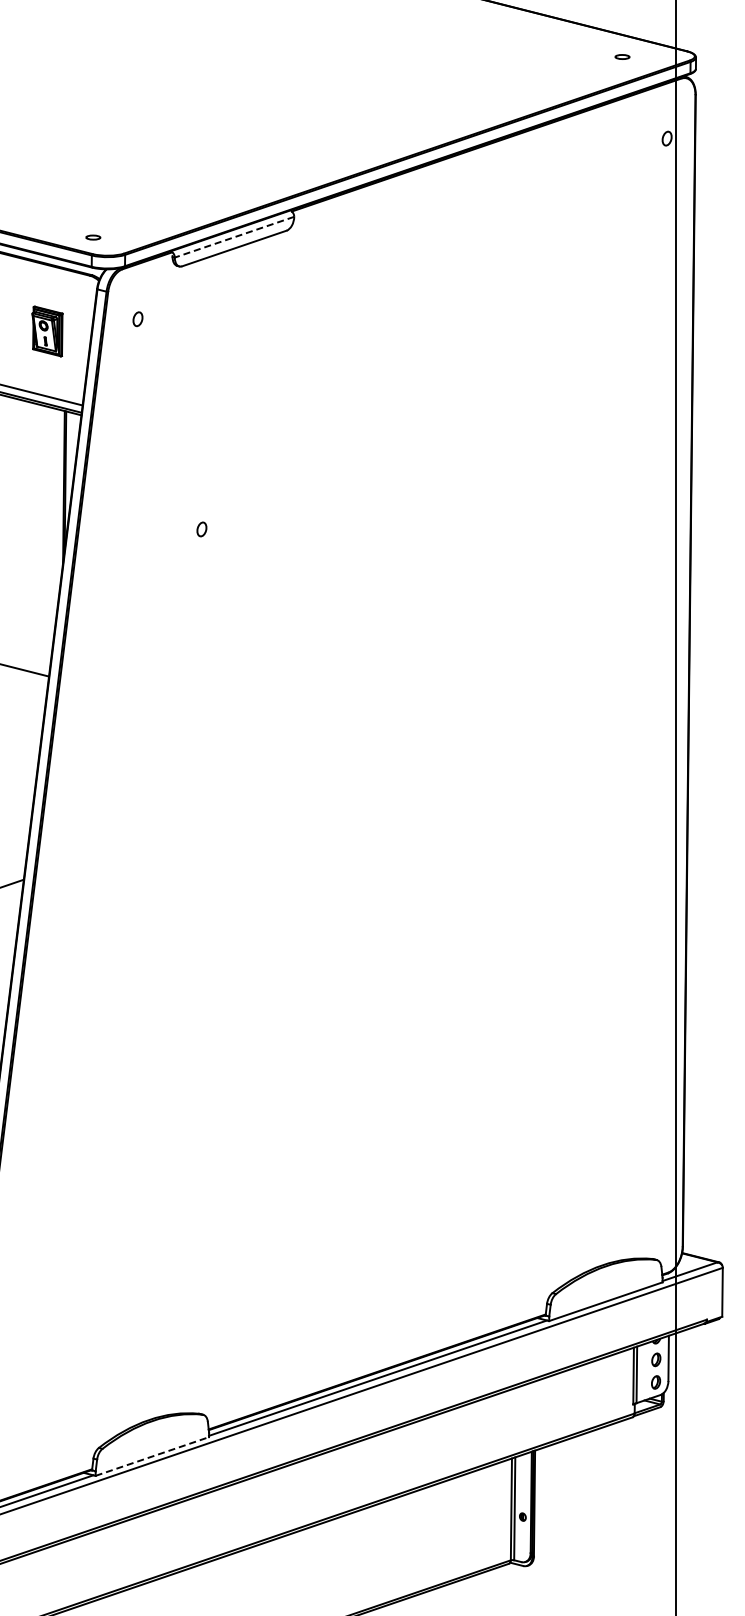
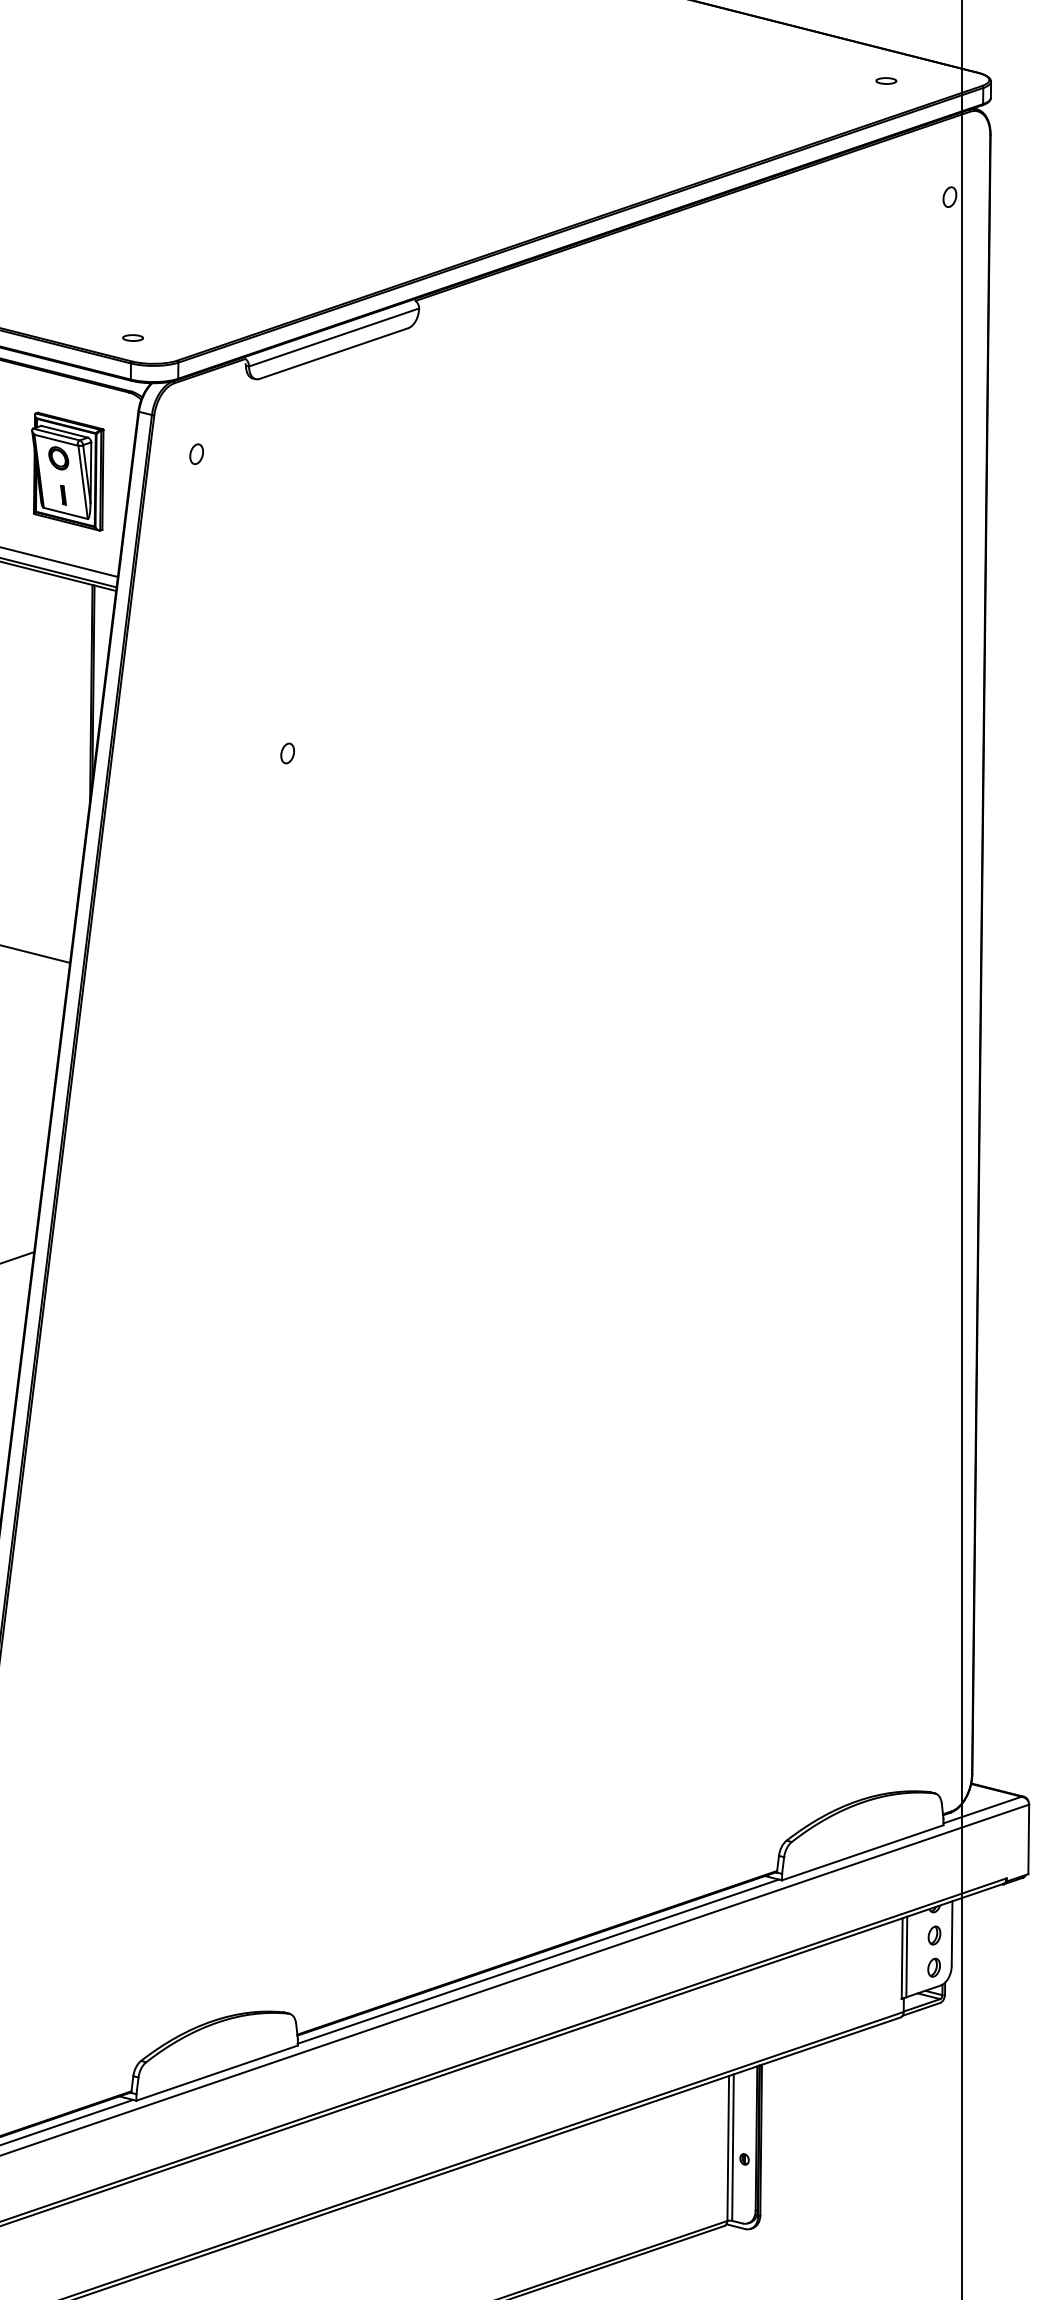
line: (234, 237) -> (334, 337), dashed -> solid
part: (47, 331) -> (67, 471), size x1.67
line: (152, 1456) -> (217, 2073), dashed -> solid

